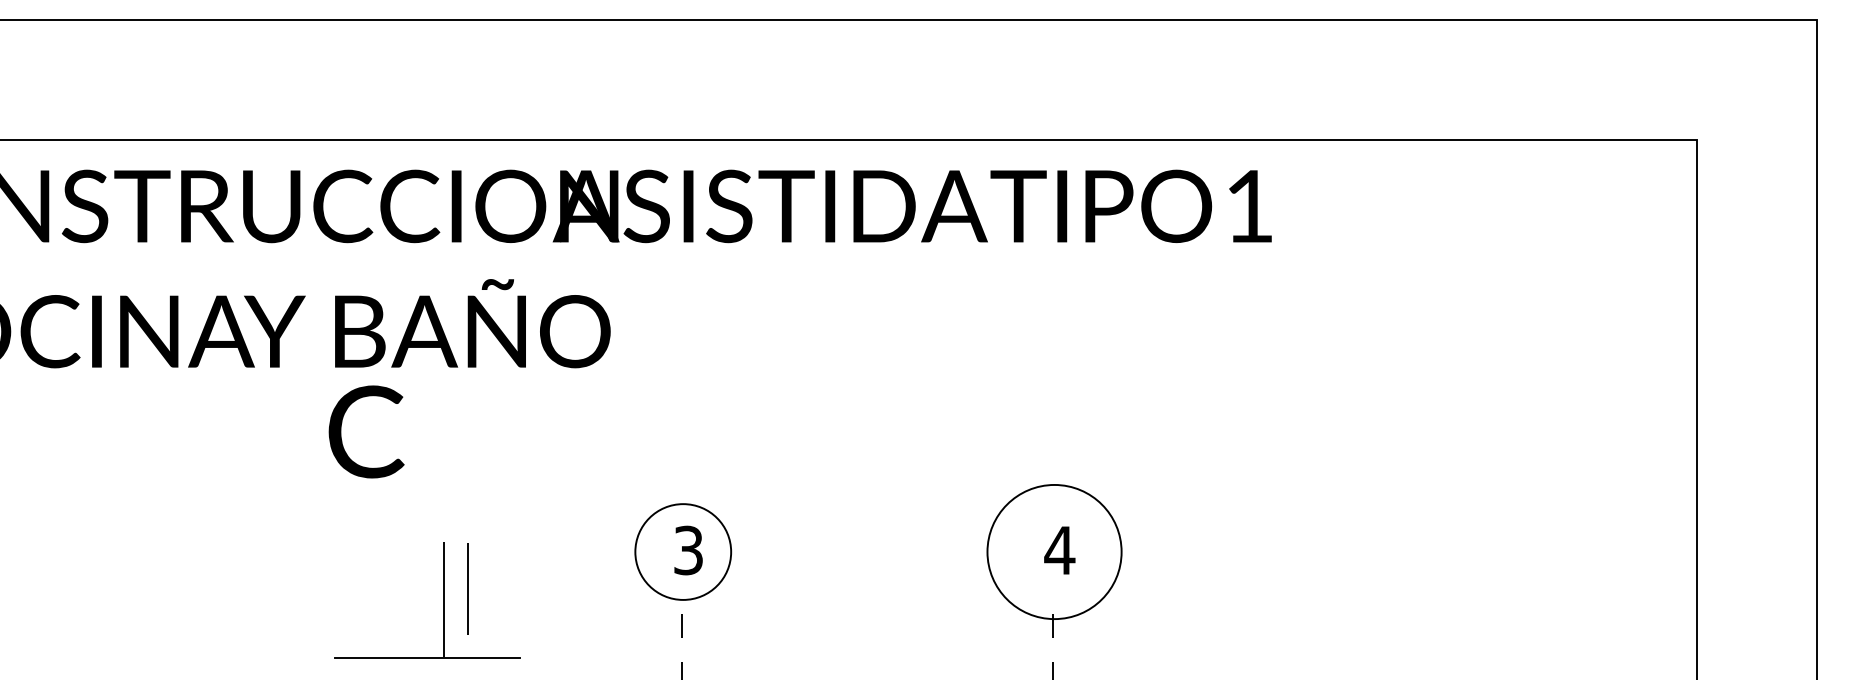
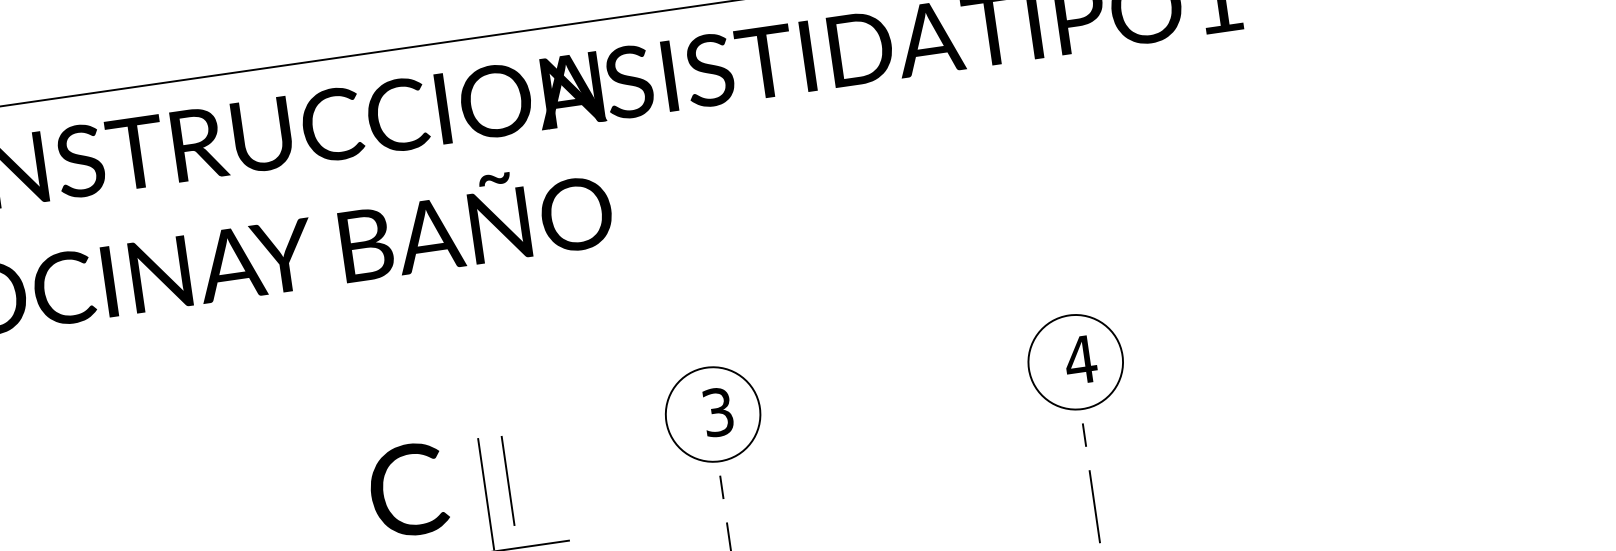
text: (366, 431) -> (408, 489), moved
circle: (1054, 551) -> (1075, 361), size x0.71

